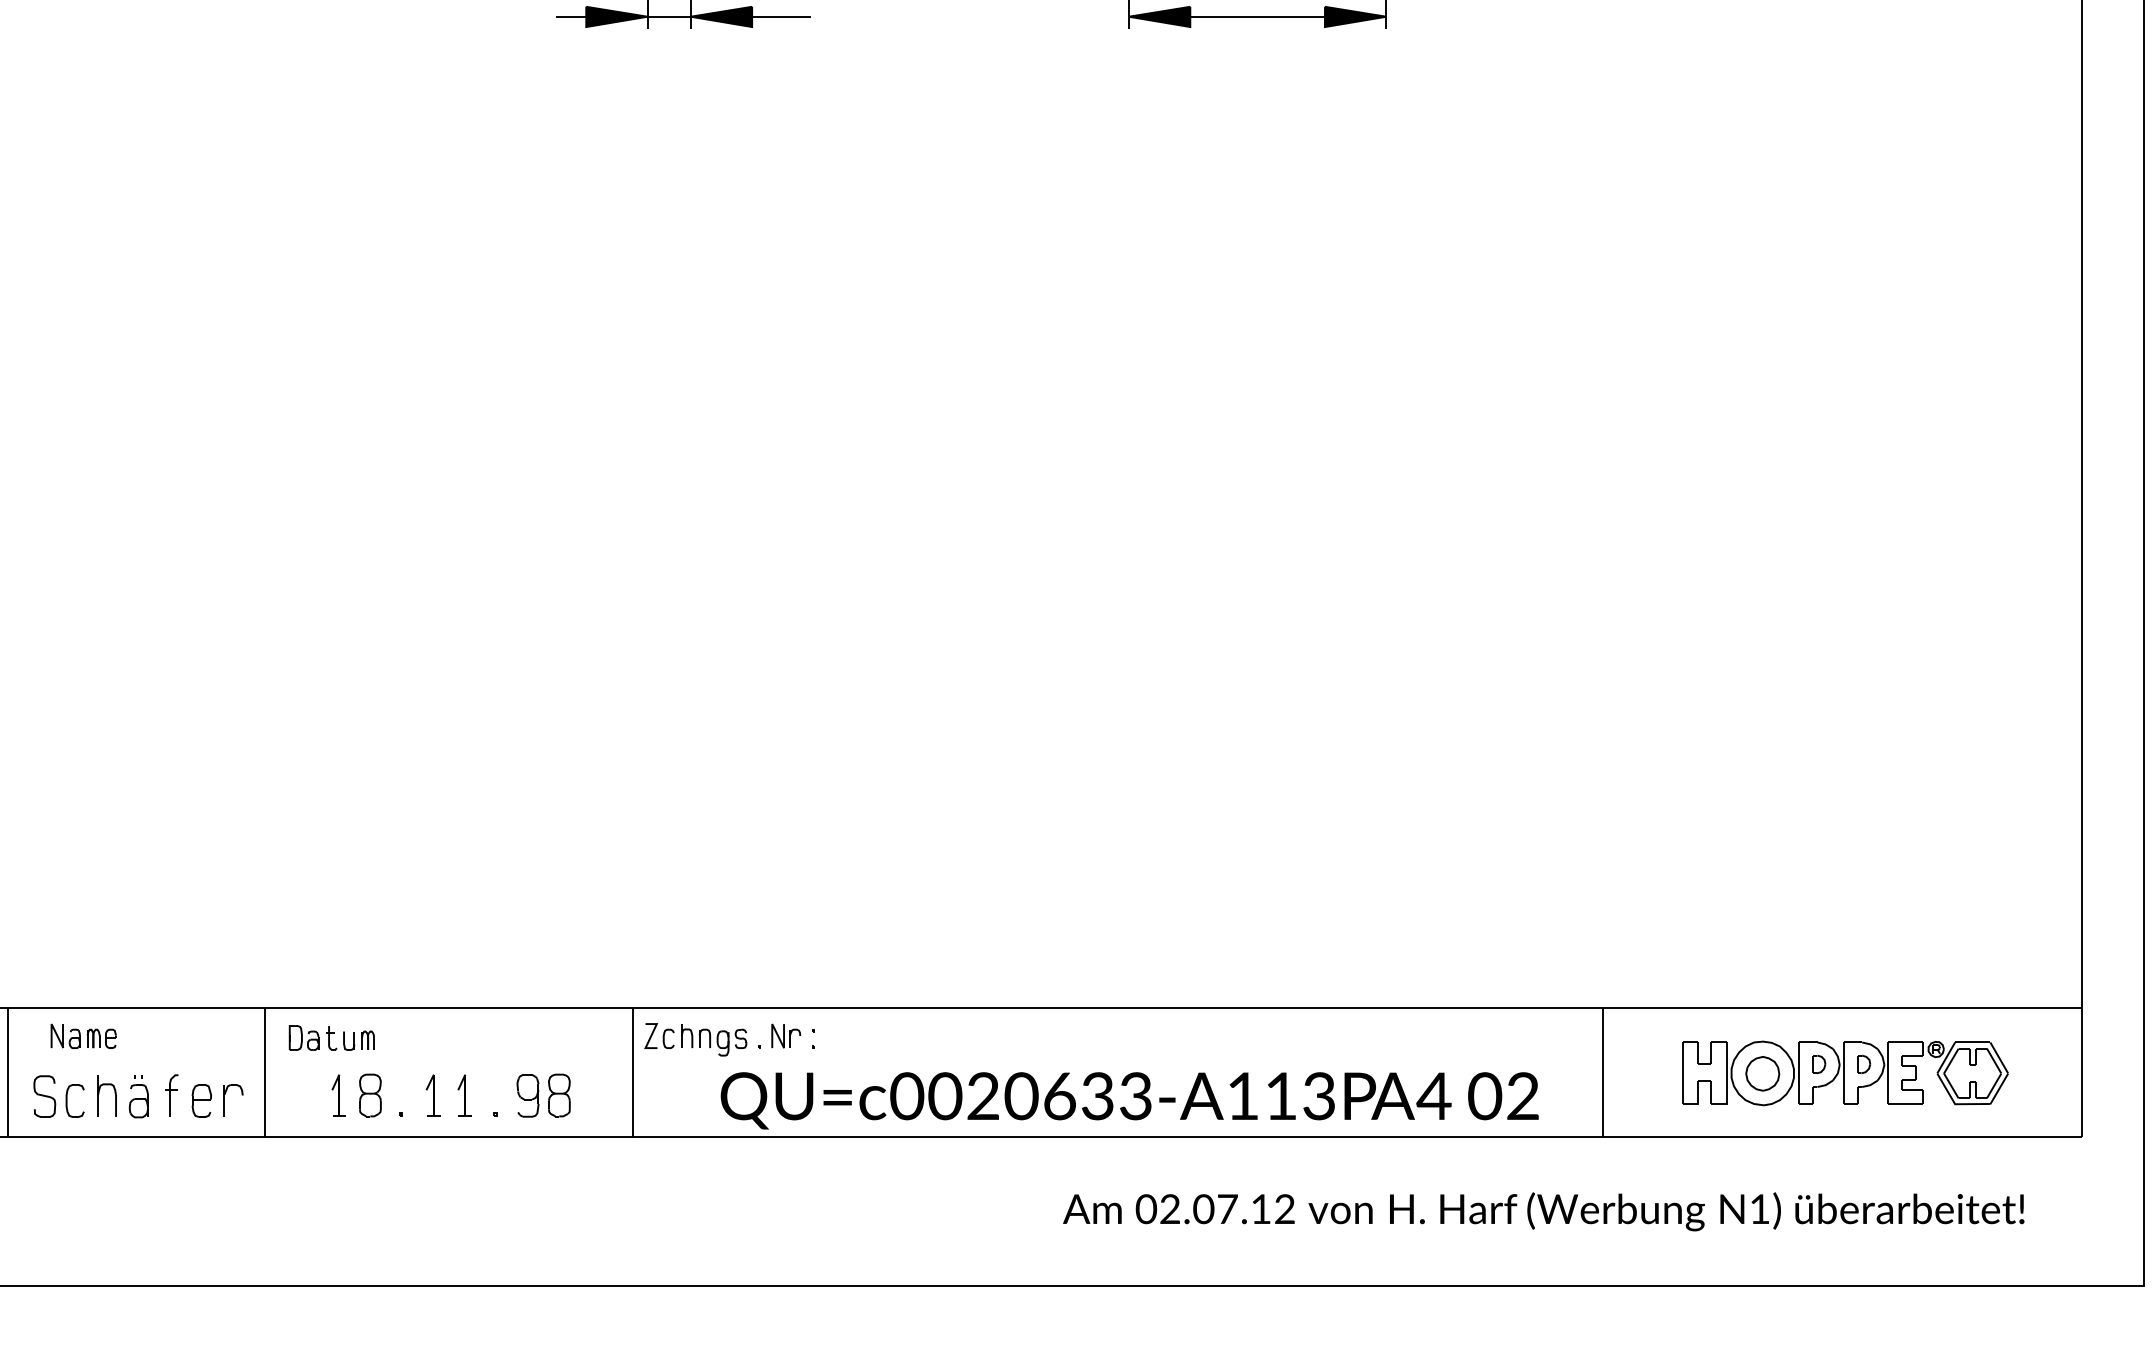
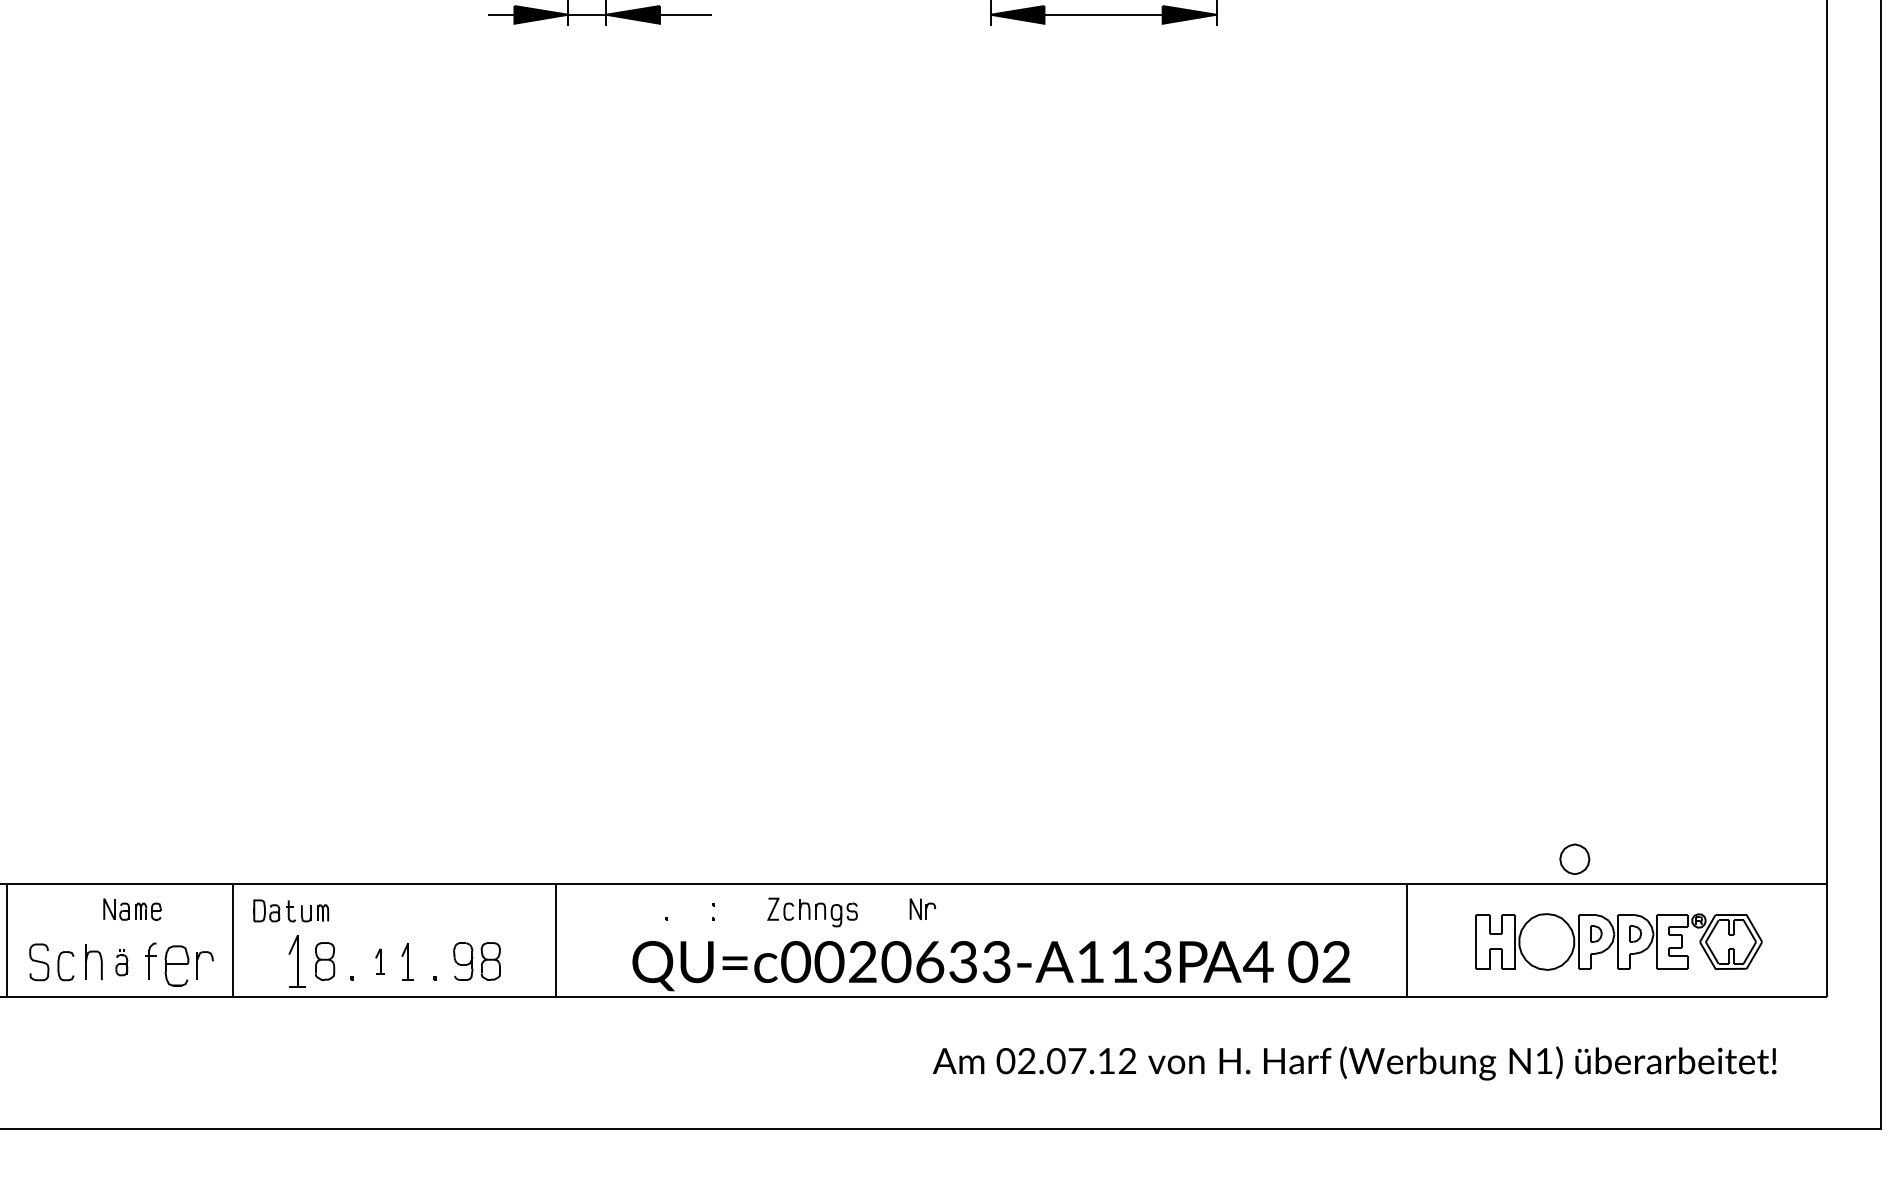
part: (785, 1035) -> (922, 908), moved
part: (83, 1036) -> (132, 909), moved
part: (695, 1039) -> (812, 912), moved
part: (1762, 1072) -> (1574, 858), moved
part: (339, 1095) -> (297, 961), size x1.4
part: (432, 1095) -> (379, 961), size x0.7
part: (138, 1096) -> (121, 962), size x0.7
part: (202, 1101) -> (177, 966), size x1.4

